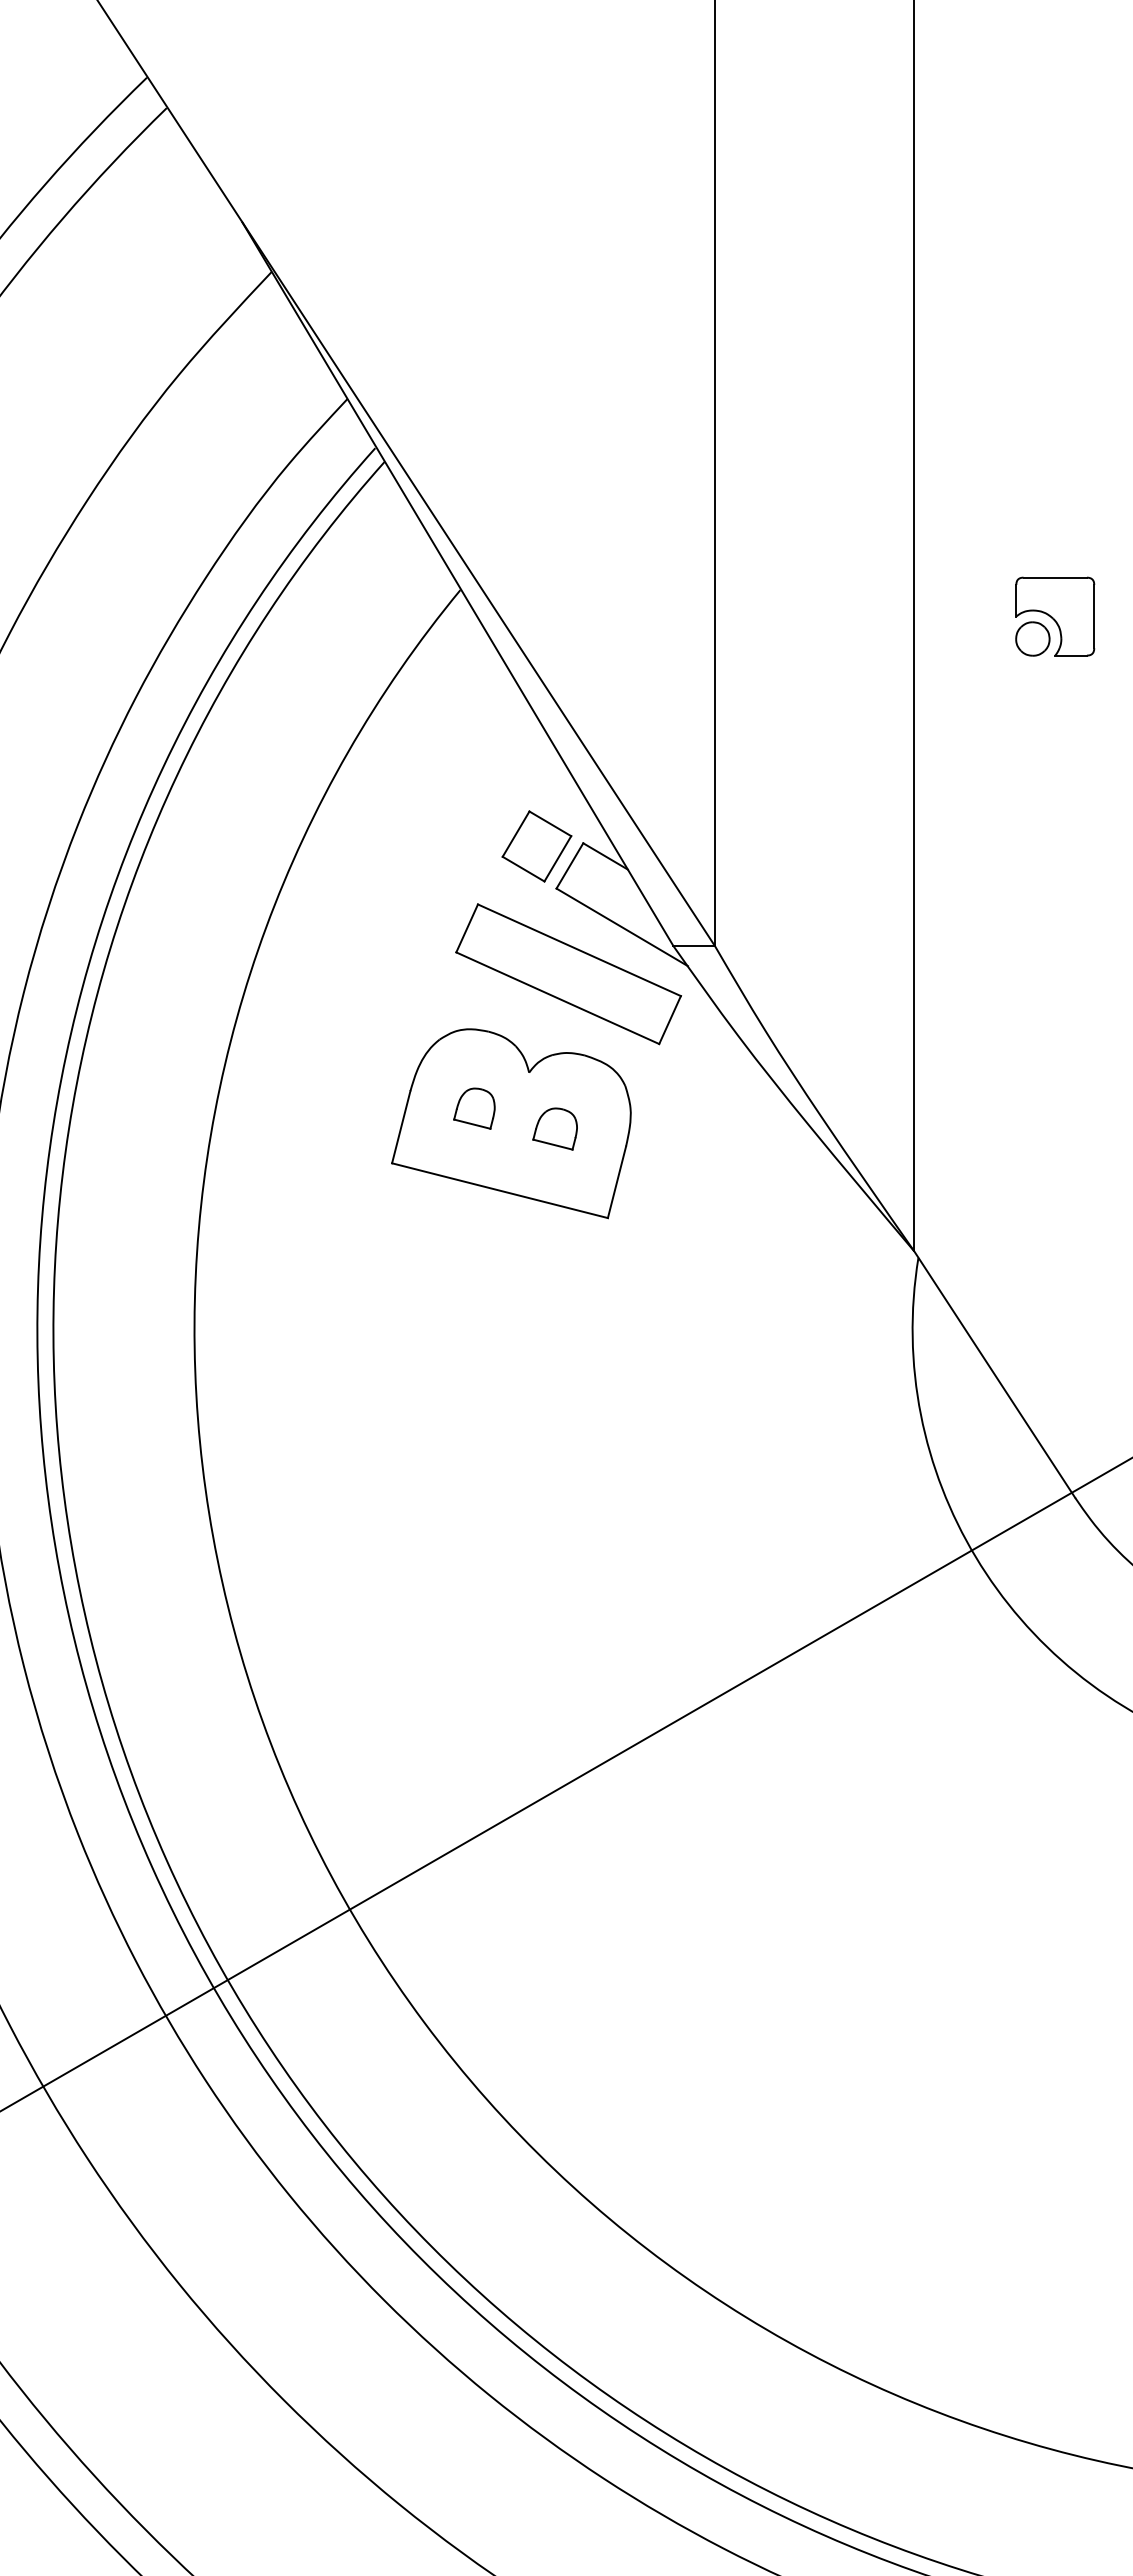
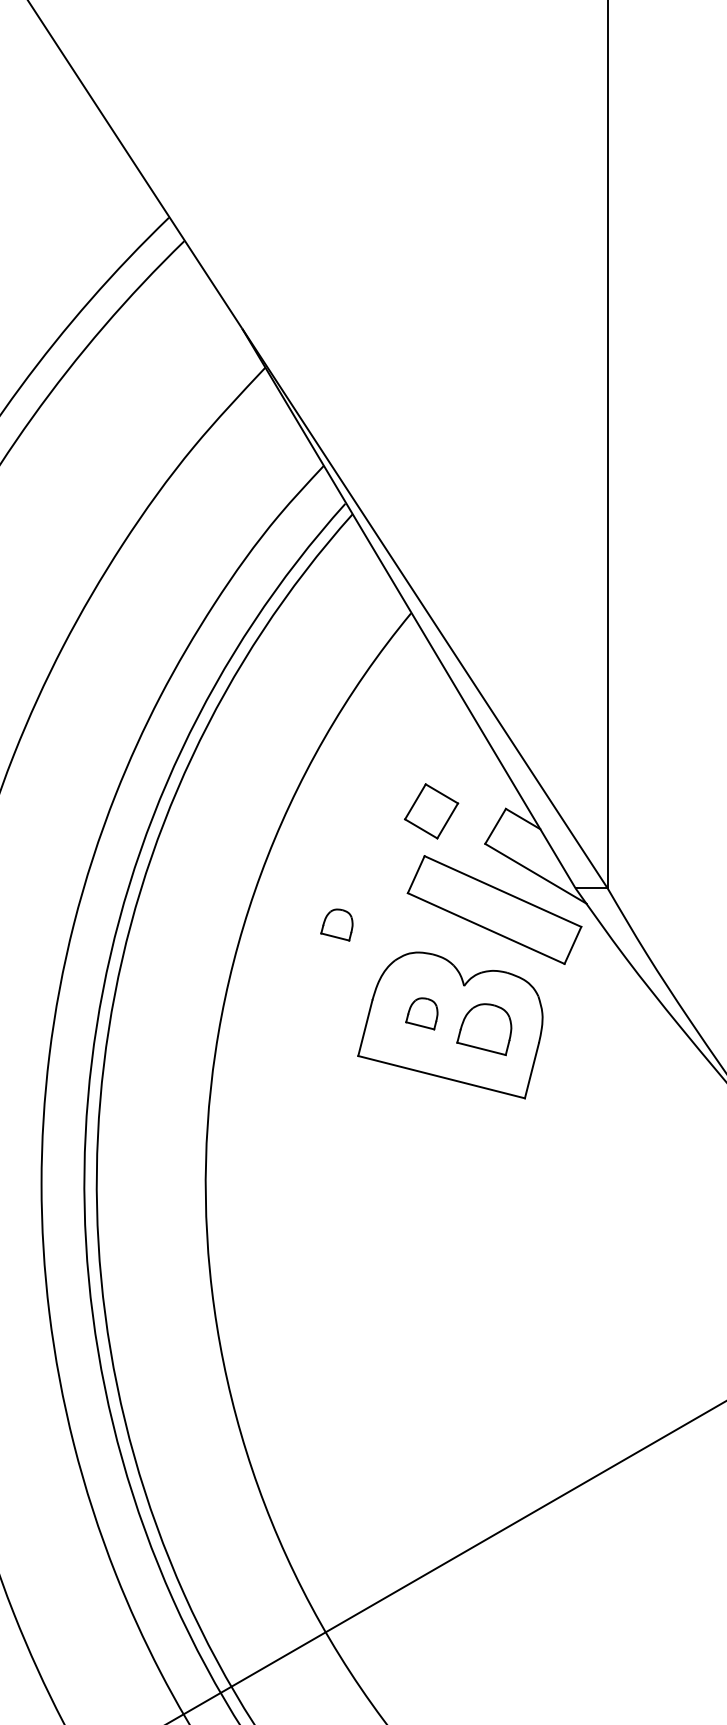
part: (536, 846) -> (431, 811), moved
part: (364, 993) -> (336, 924), added
part: (554, 1128) -> (483, 1029), size x1.6

